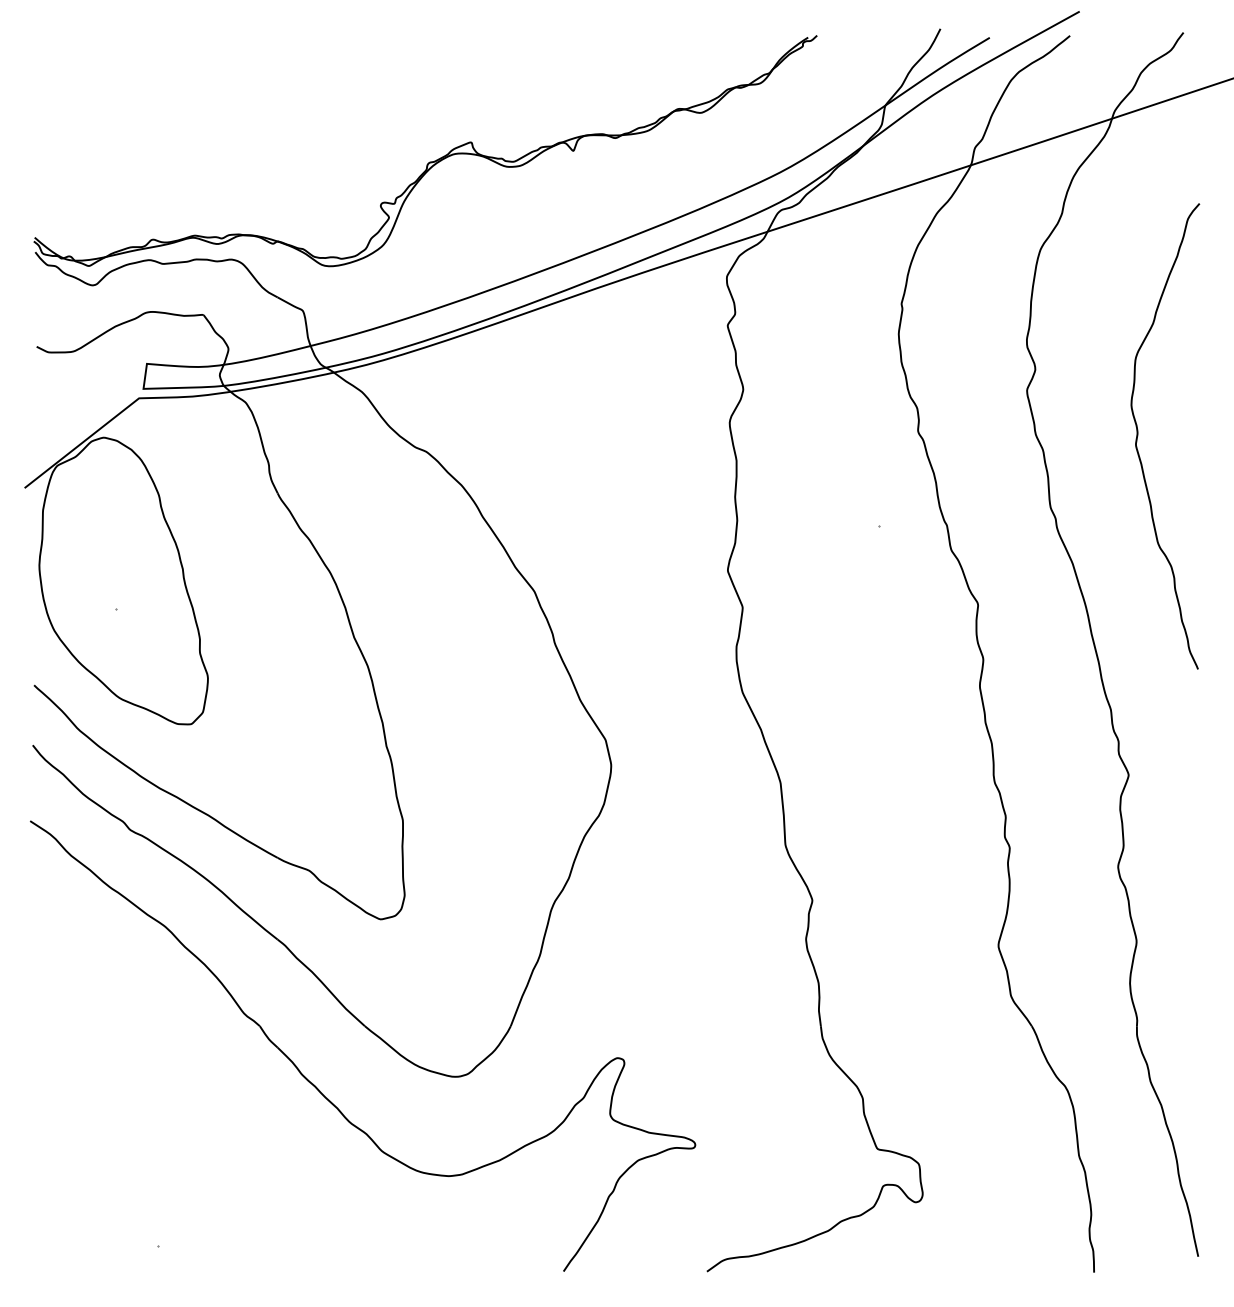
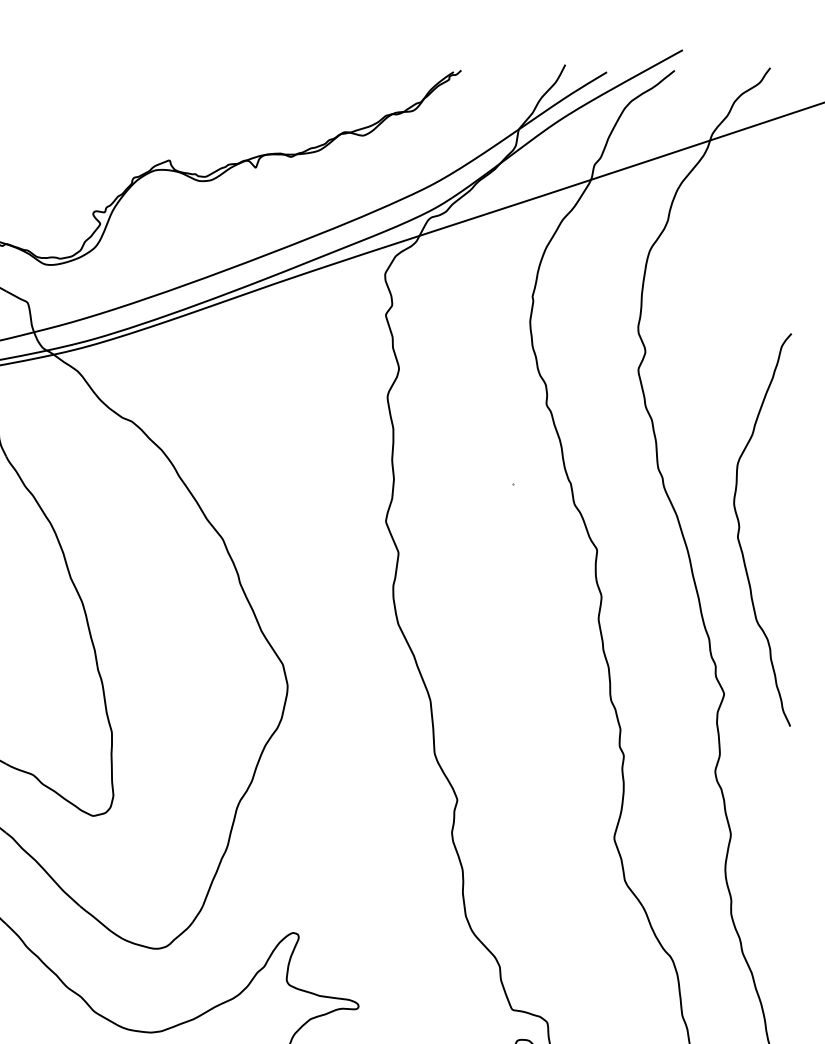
curve: (1138, 436) -> (740, 530), moved

